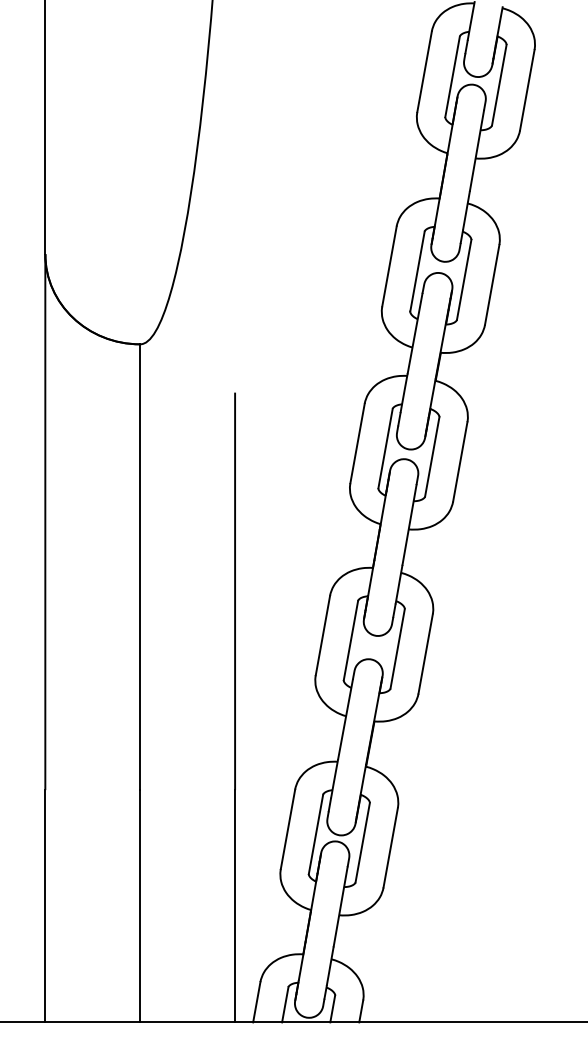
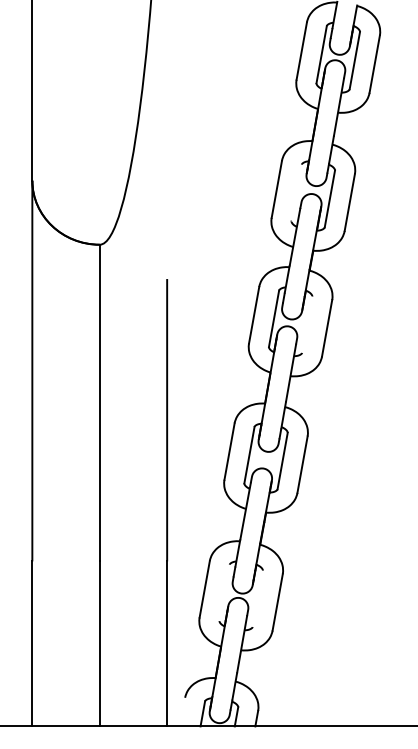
line: (417, 271) -> (296, 192), removed
line: (432, 456) -> (307, 324), removed
line: (315, 834) -> (224, 592), removed
line: (362, 842) -> (257, 598), removed
line: (256, 1002) -> (182, 712), removed

